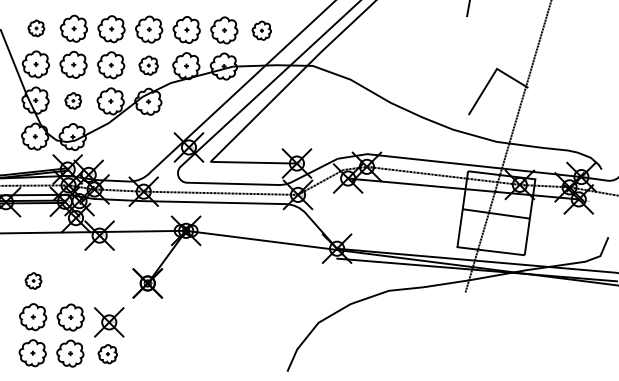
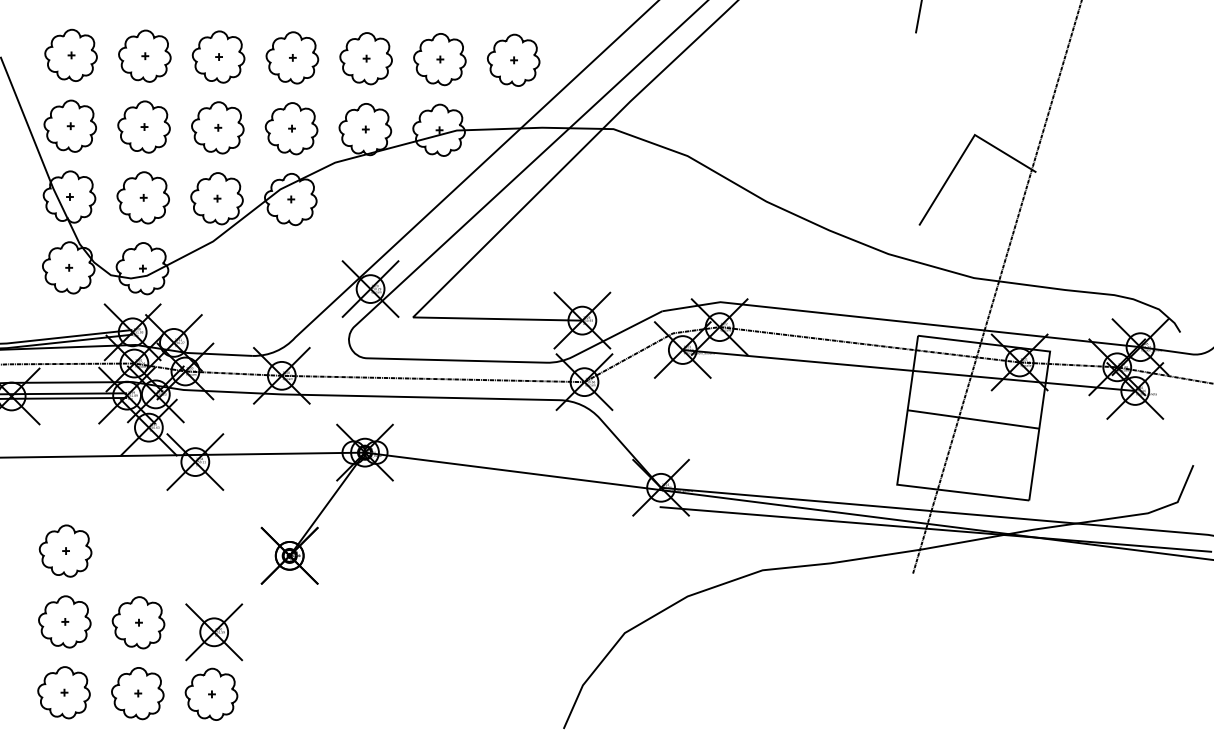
part: (36, 28) -> (71, 55), size x1.67
part: (261, 30) -> (512, 59), size x1.43
part: (148, 65) -> (291, 128), size x1.43
part: (73, 100) -> (144, 196), size x1.67
part: (33, 280) -> (65, 550), size x1.67
part: (107, 354) -> (210, 695), size x1.43

